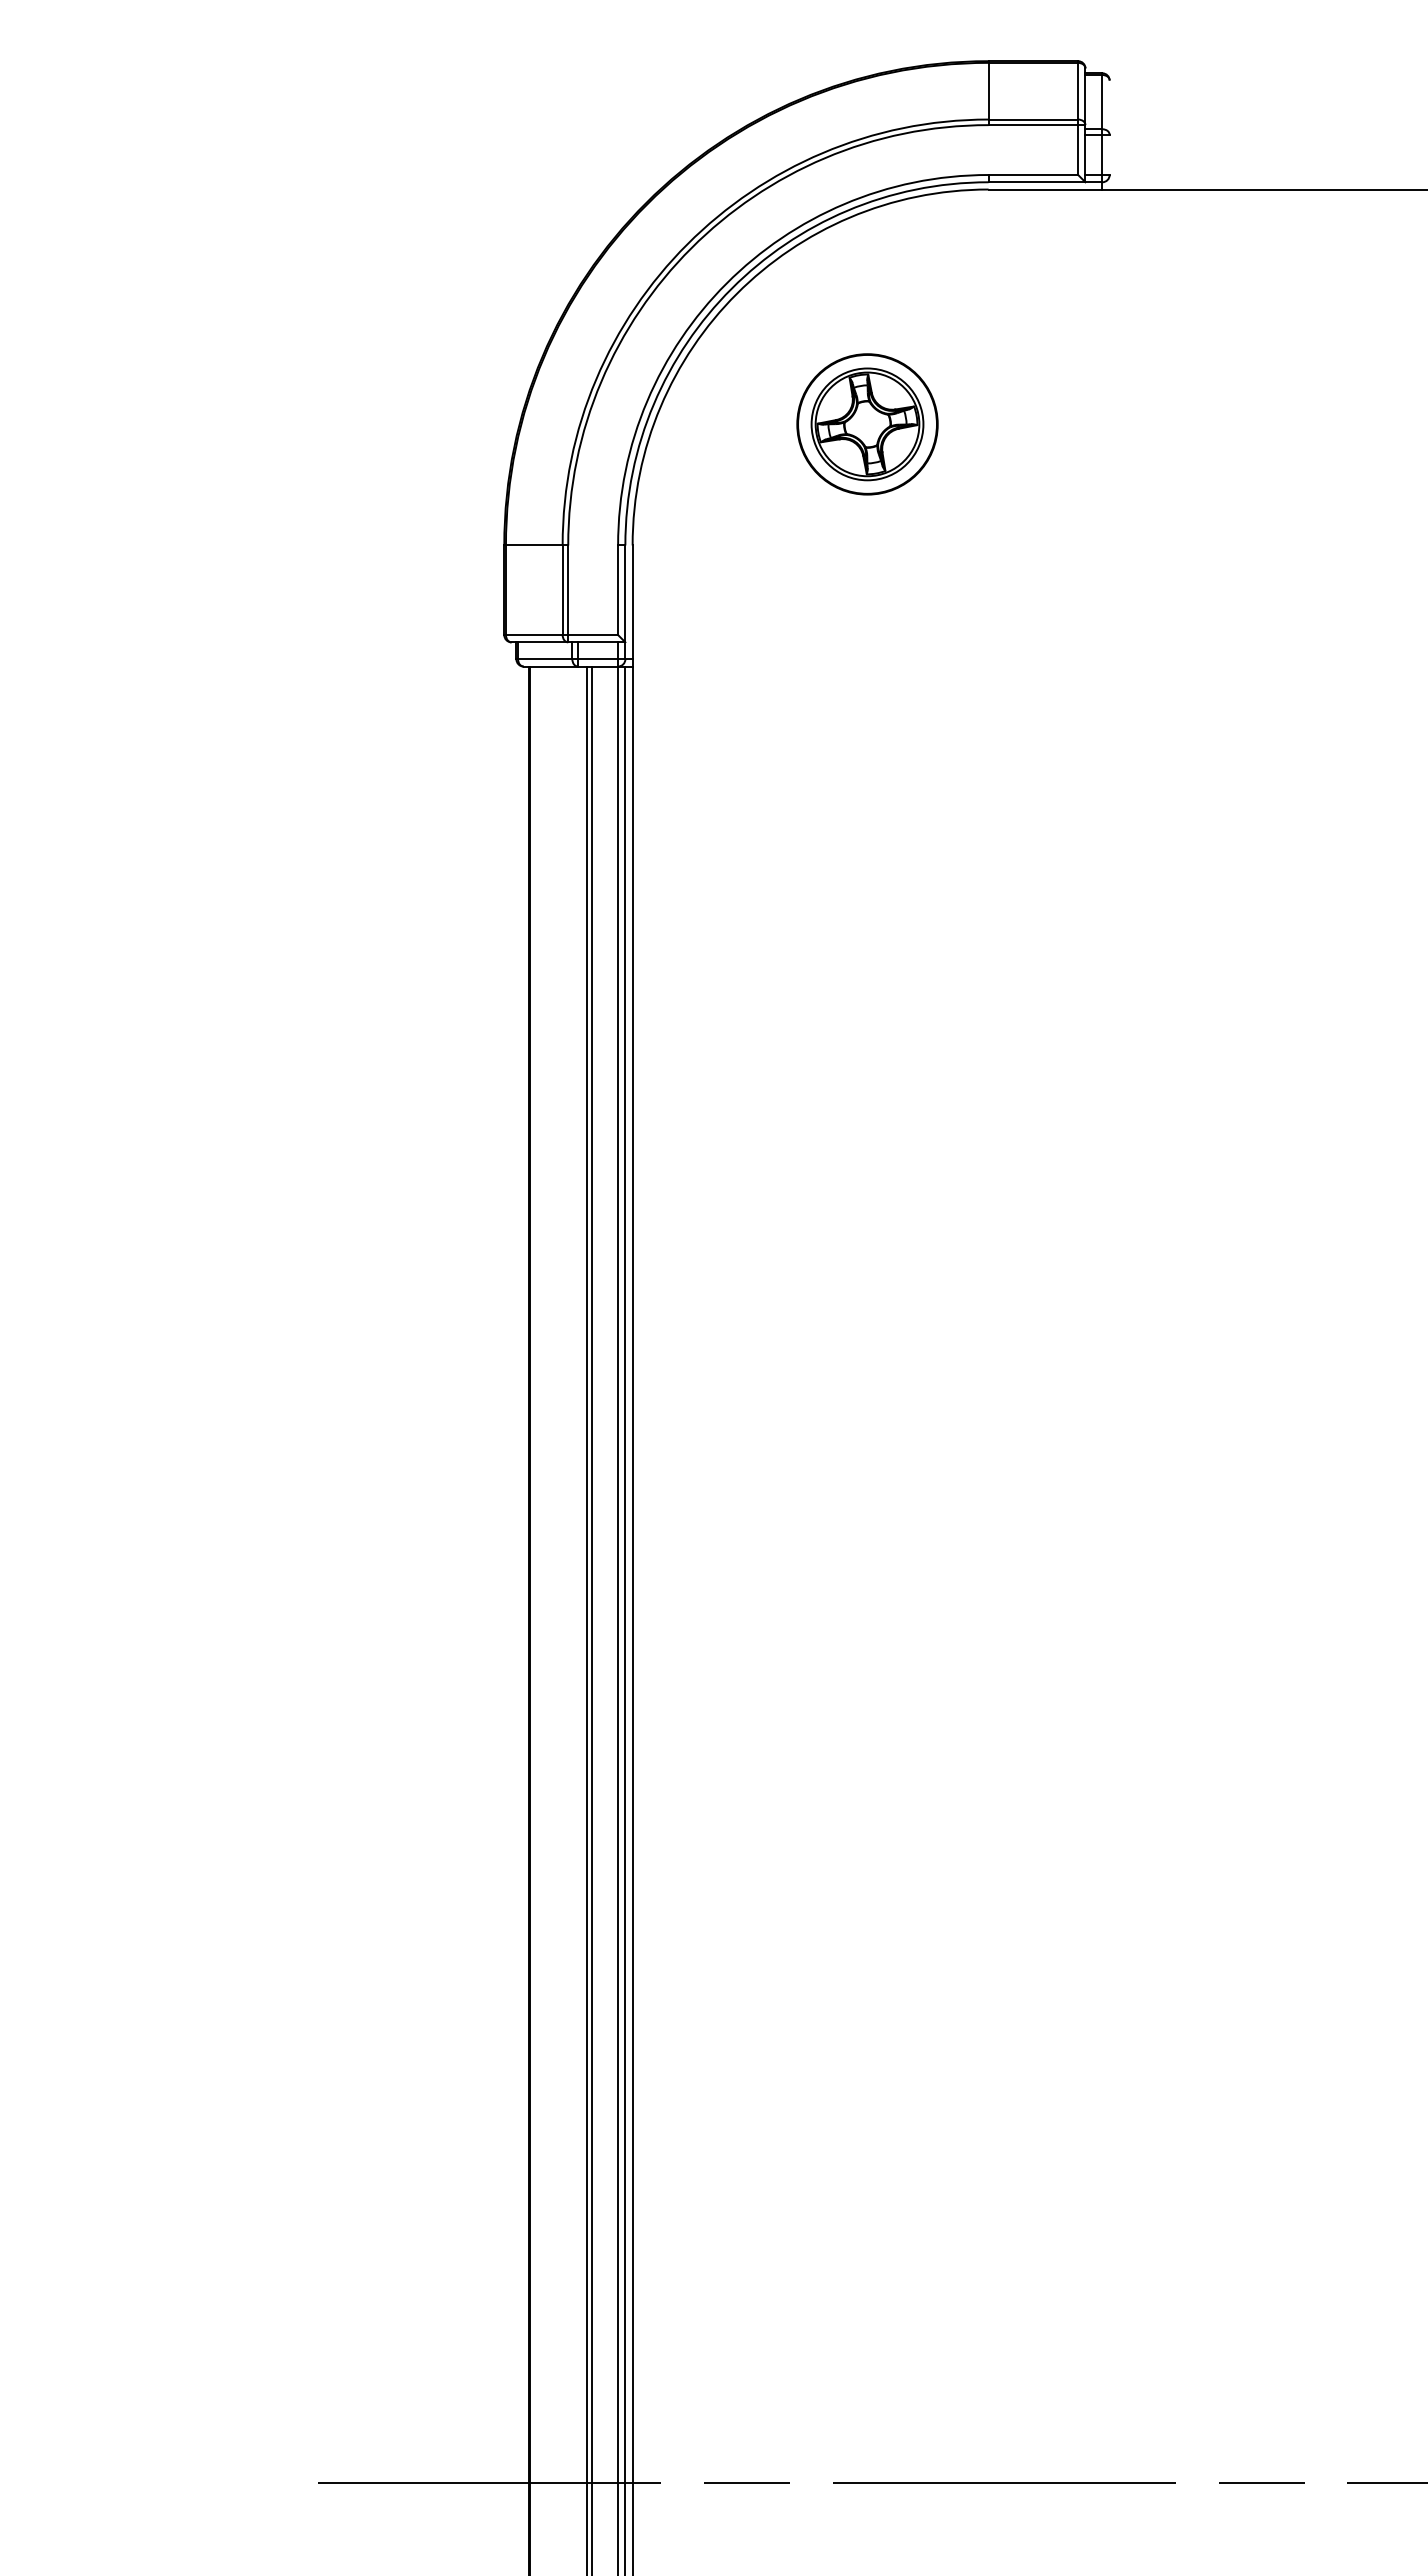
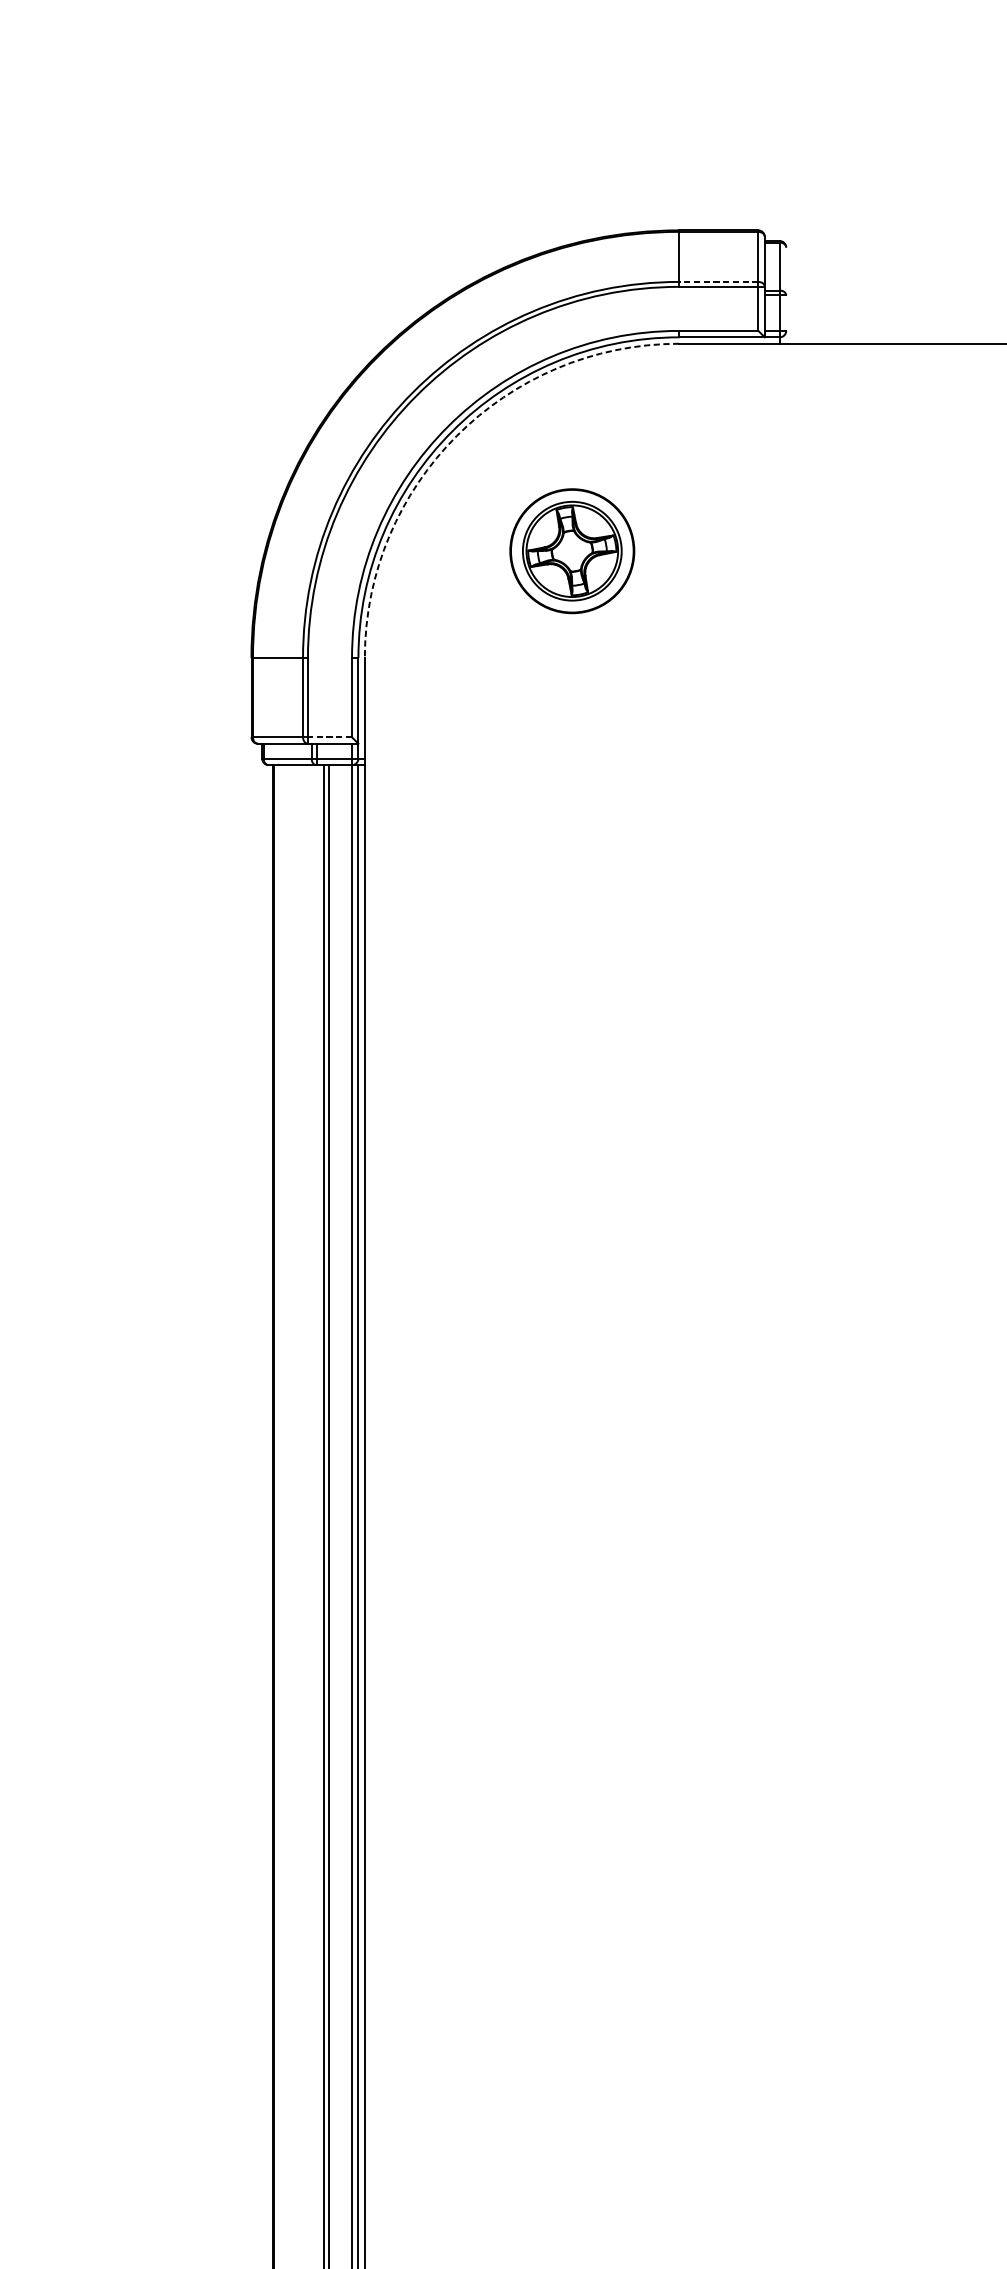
line: (1033, 119) -> (718, 281), solid -> dashed
arc: (736, 293) -> (456, 435), solid -> dashed
line: (593, 635) -> (330, 737), solid -> dashed

